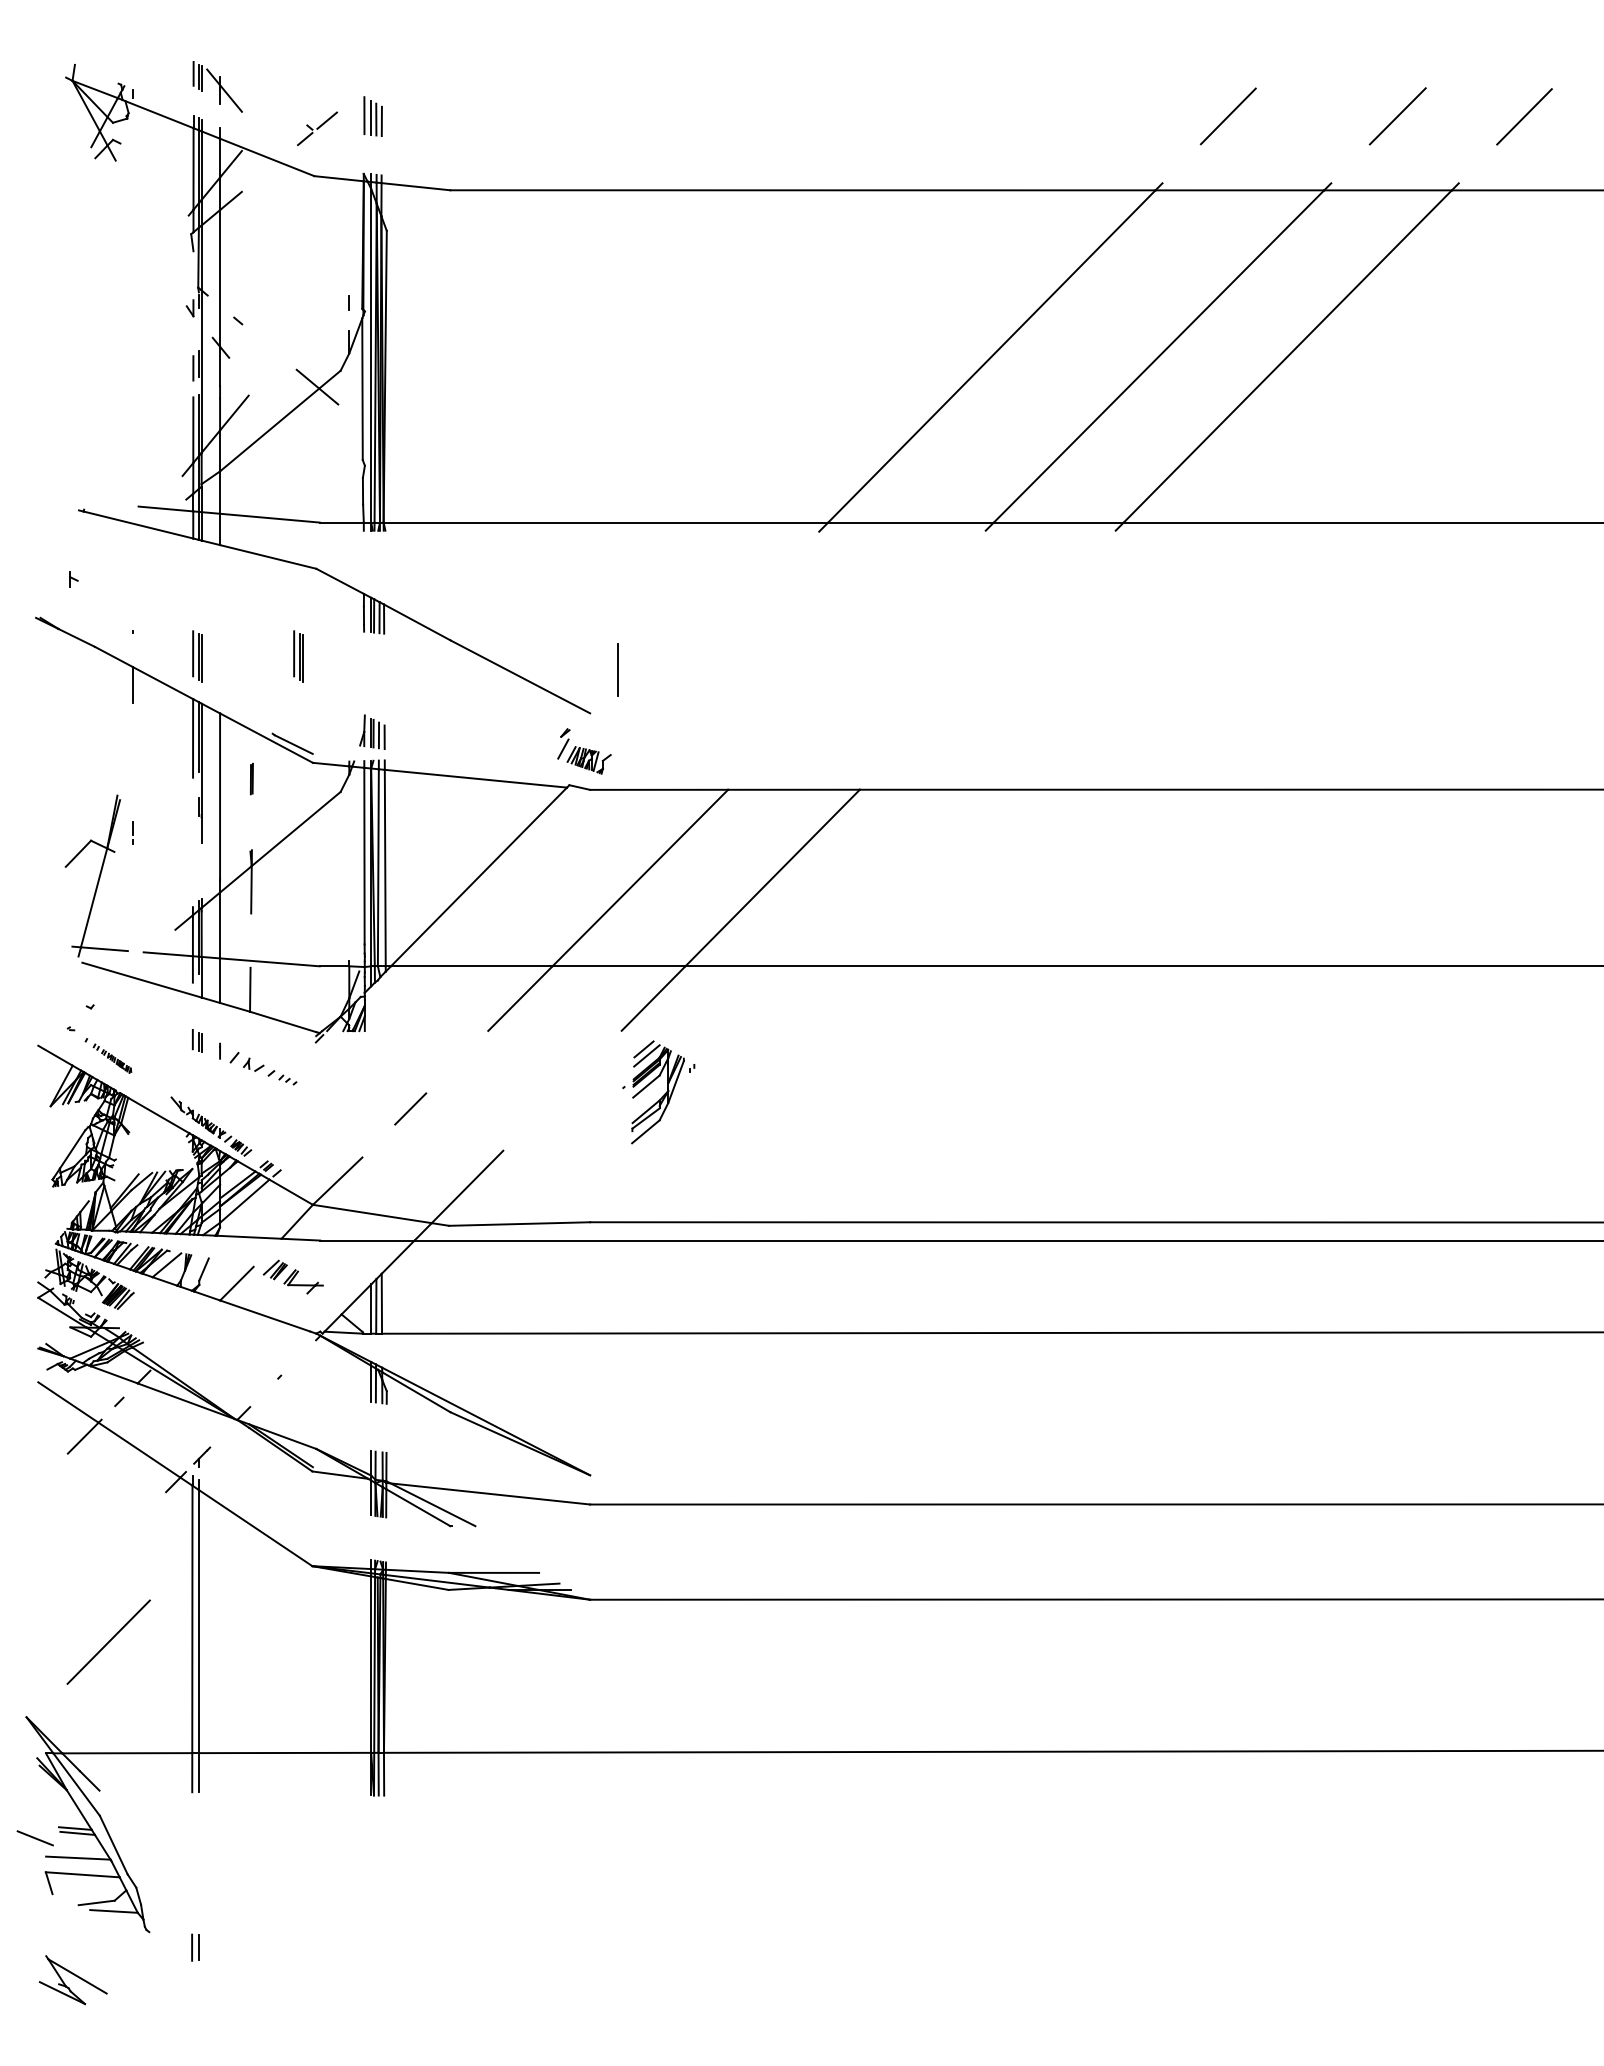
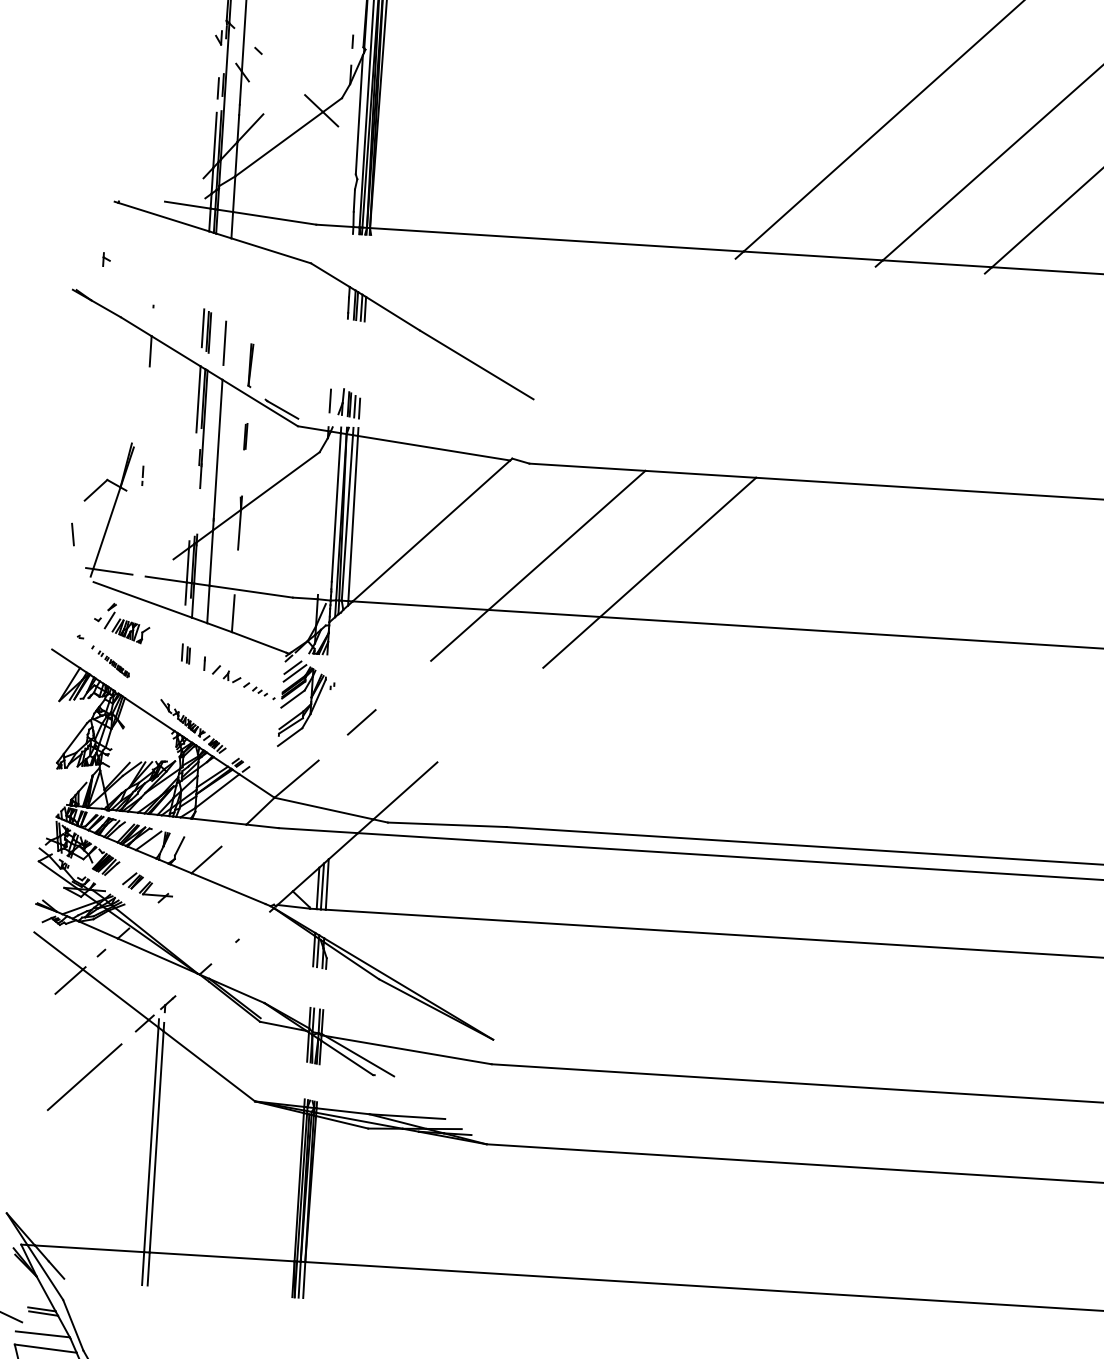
part: (298, 656) -> (291, 336), removed
line: (617, 669) -> (224, 342), moved
part: (252, 694) -> (250, 365), added
line: (349, 730) -> (330, 401), added
part: (584, 751) -> (127, 623), moved
line: (54, 907) -> (73, 534), added
part: (658, 1092) -> (302, 704), moved
part: (292, 1276) -> (147, 887), moved
line: (108, 1641) -> (84, 1076), moved

